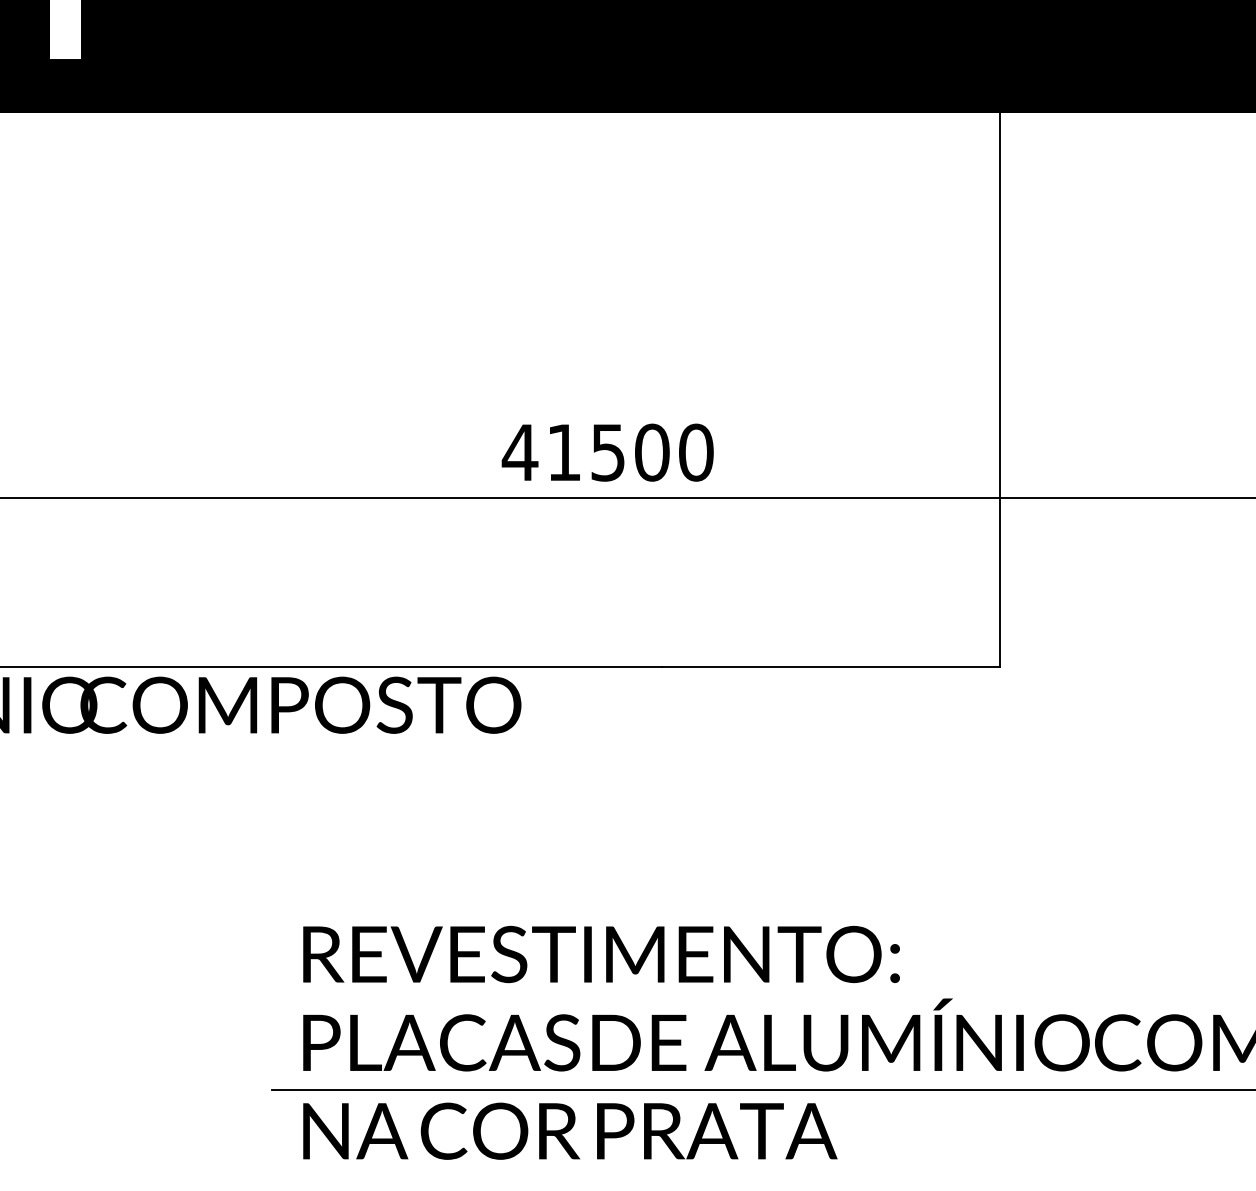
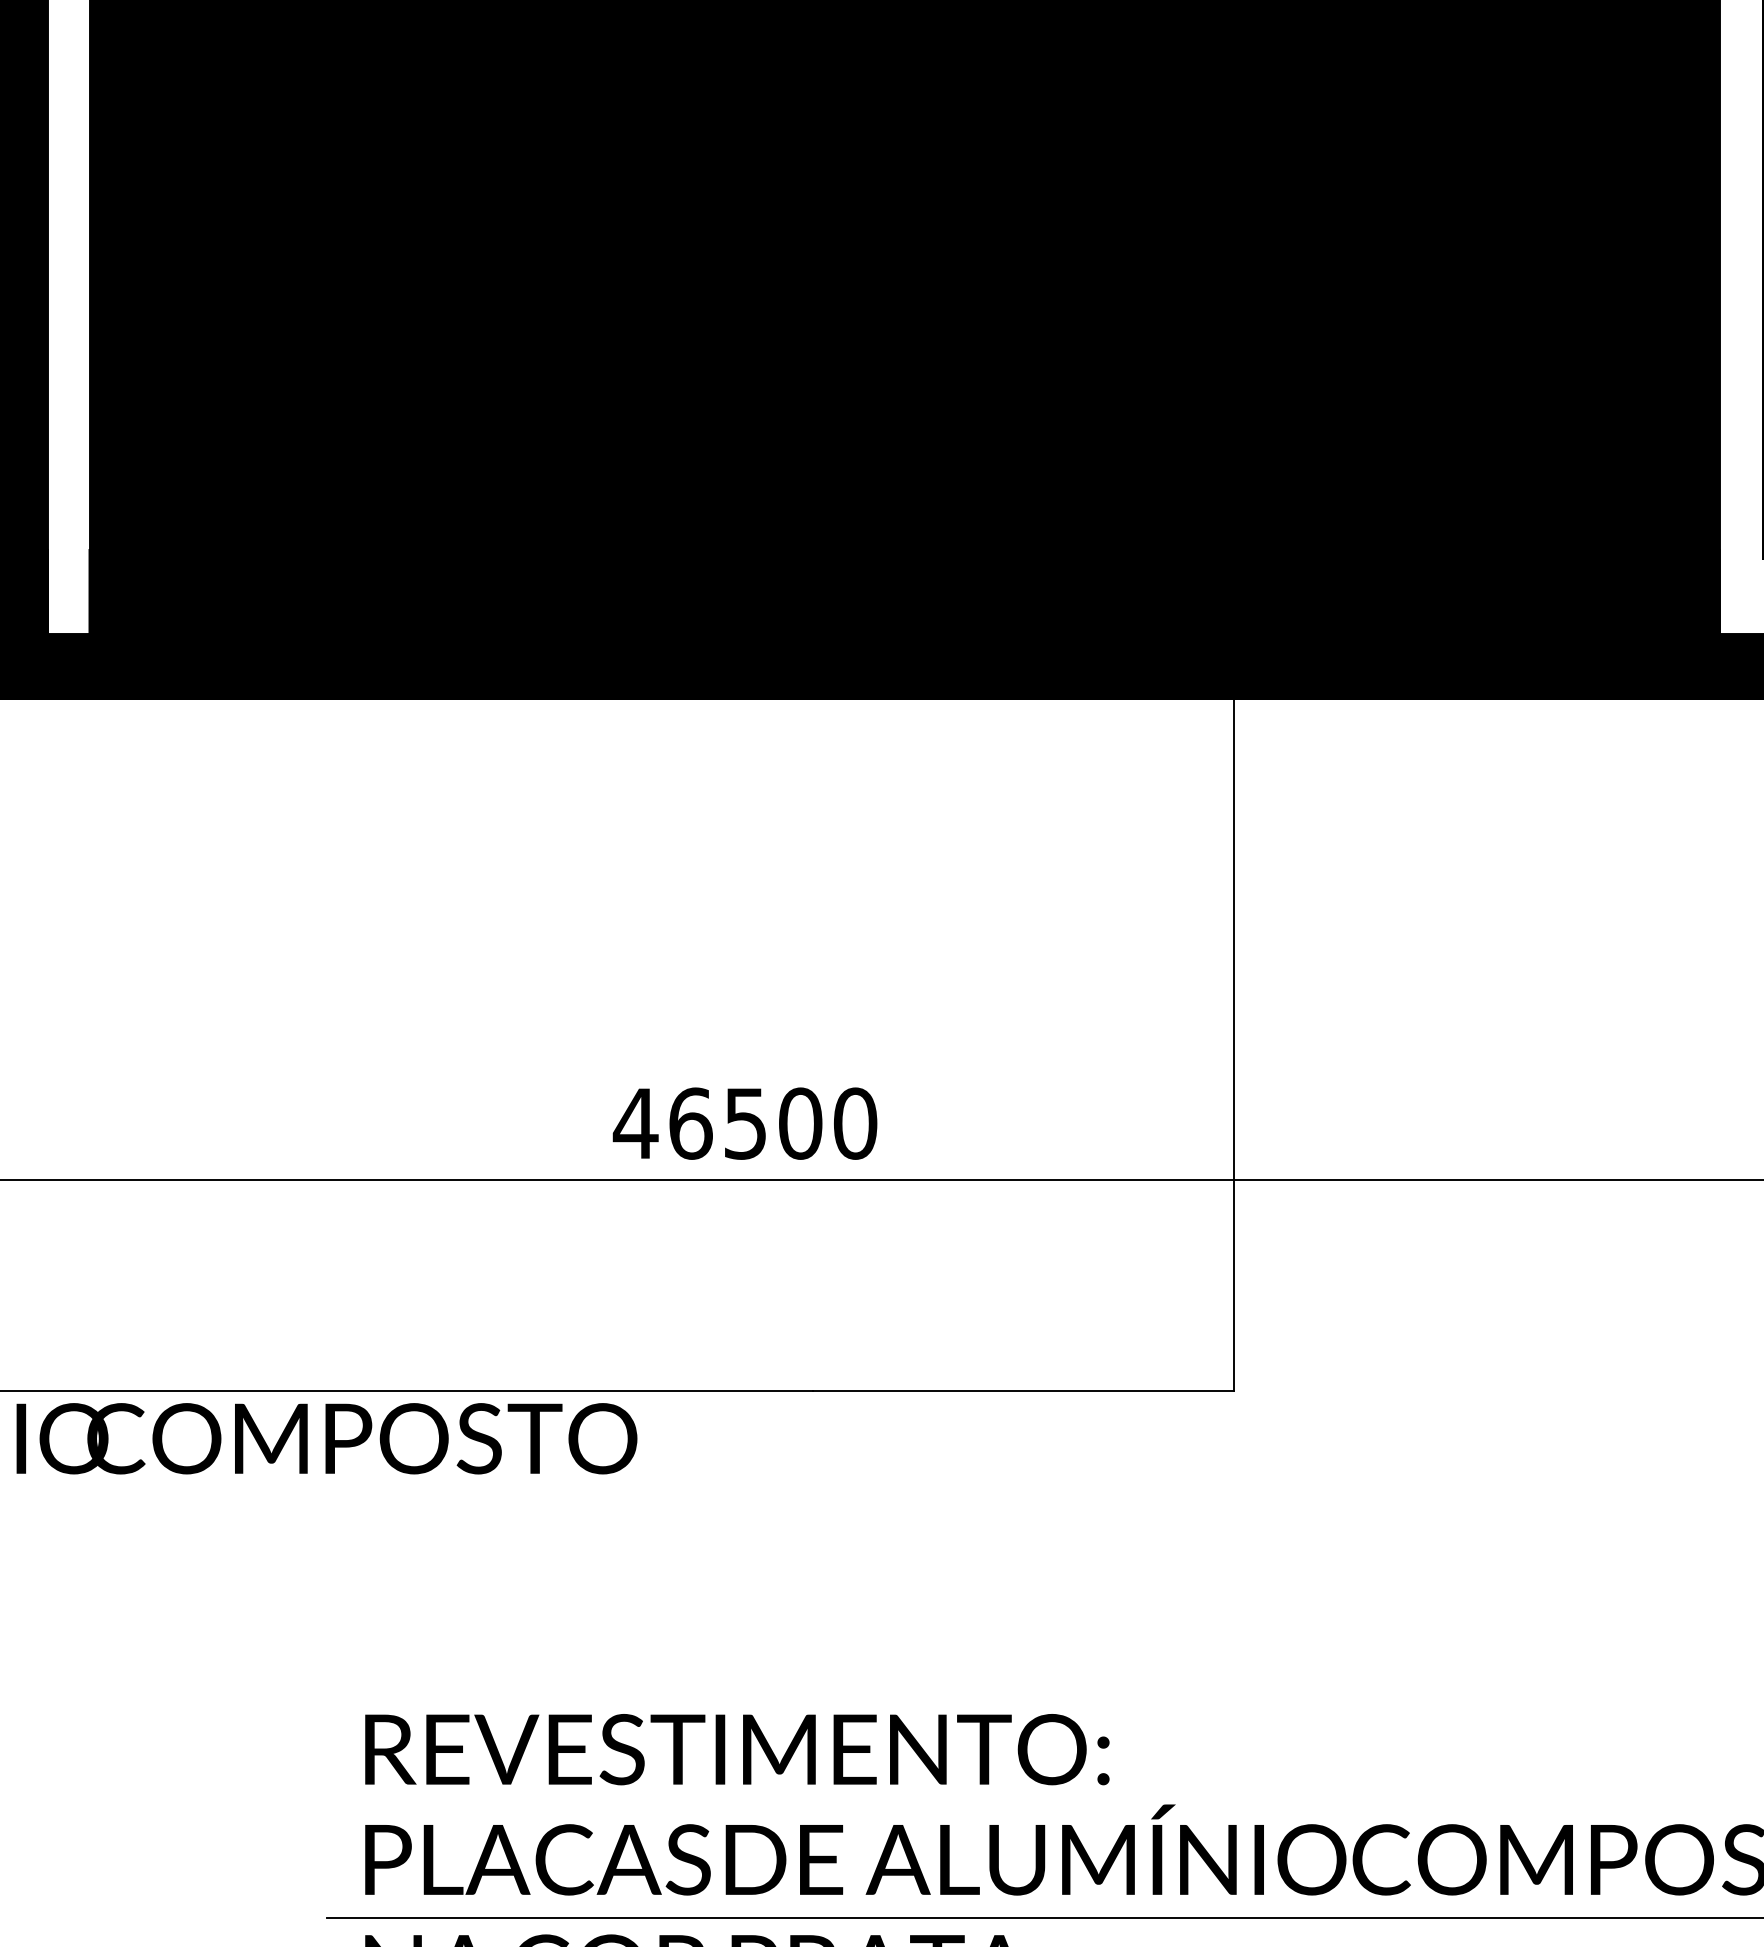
text: (564, 452) -> (690, 1123), 41500 -> 46500

